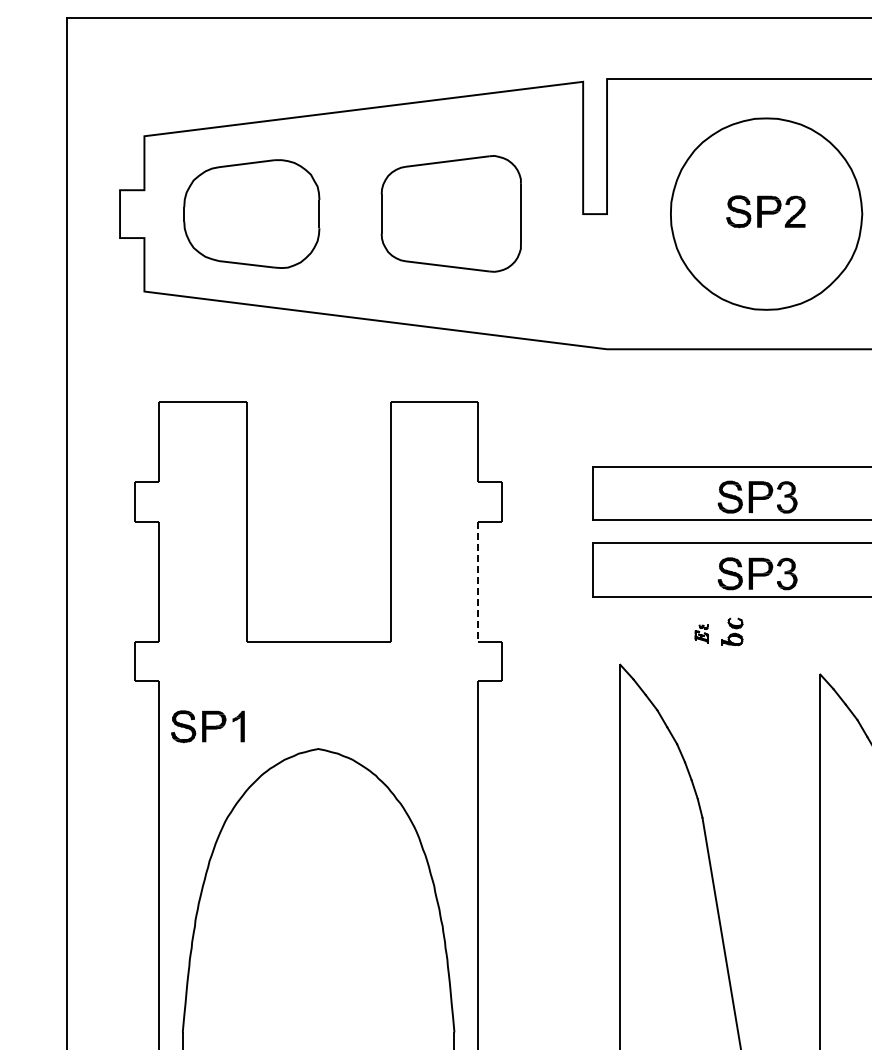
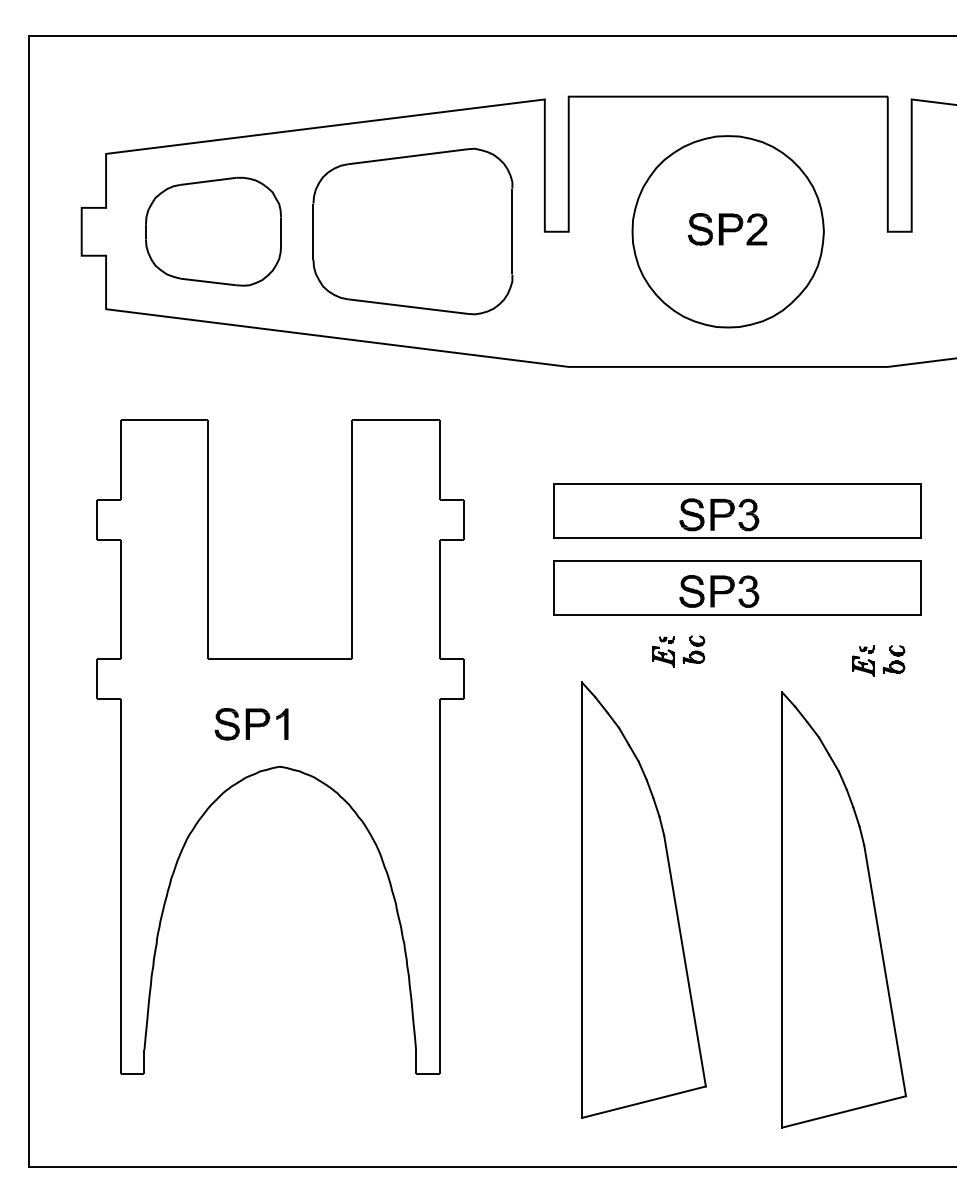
part: (450, 213) -> (412, 231), size x1.43
line: (477, 581) -> (439, 599), dashed -> solid
part: (701, 633) -> (663, 651), size x1.67
part: (207, 726) -> (251, 724), moved

